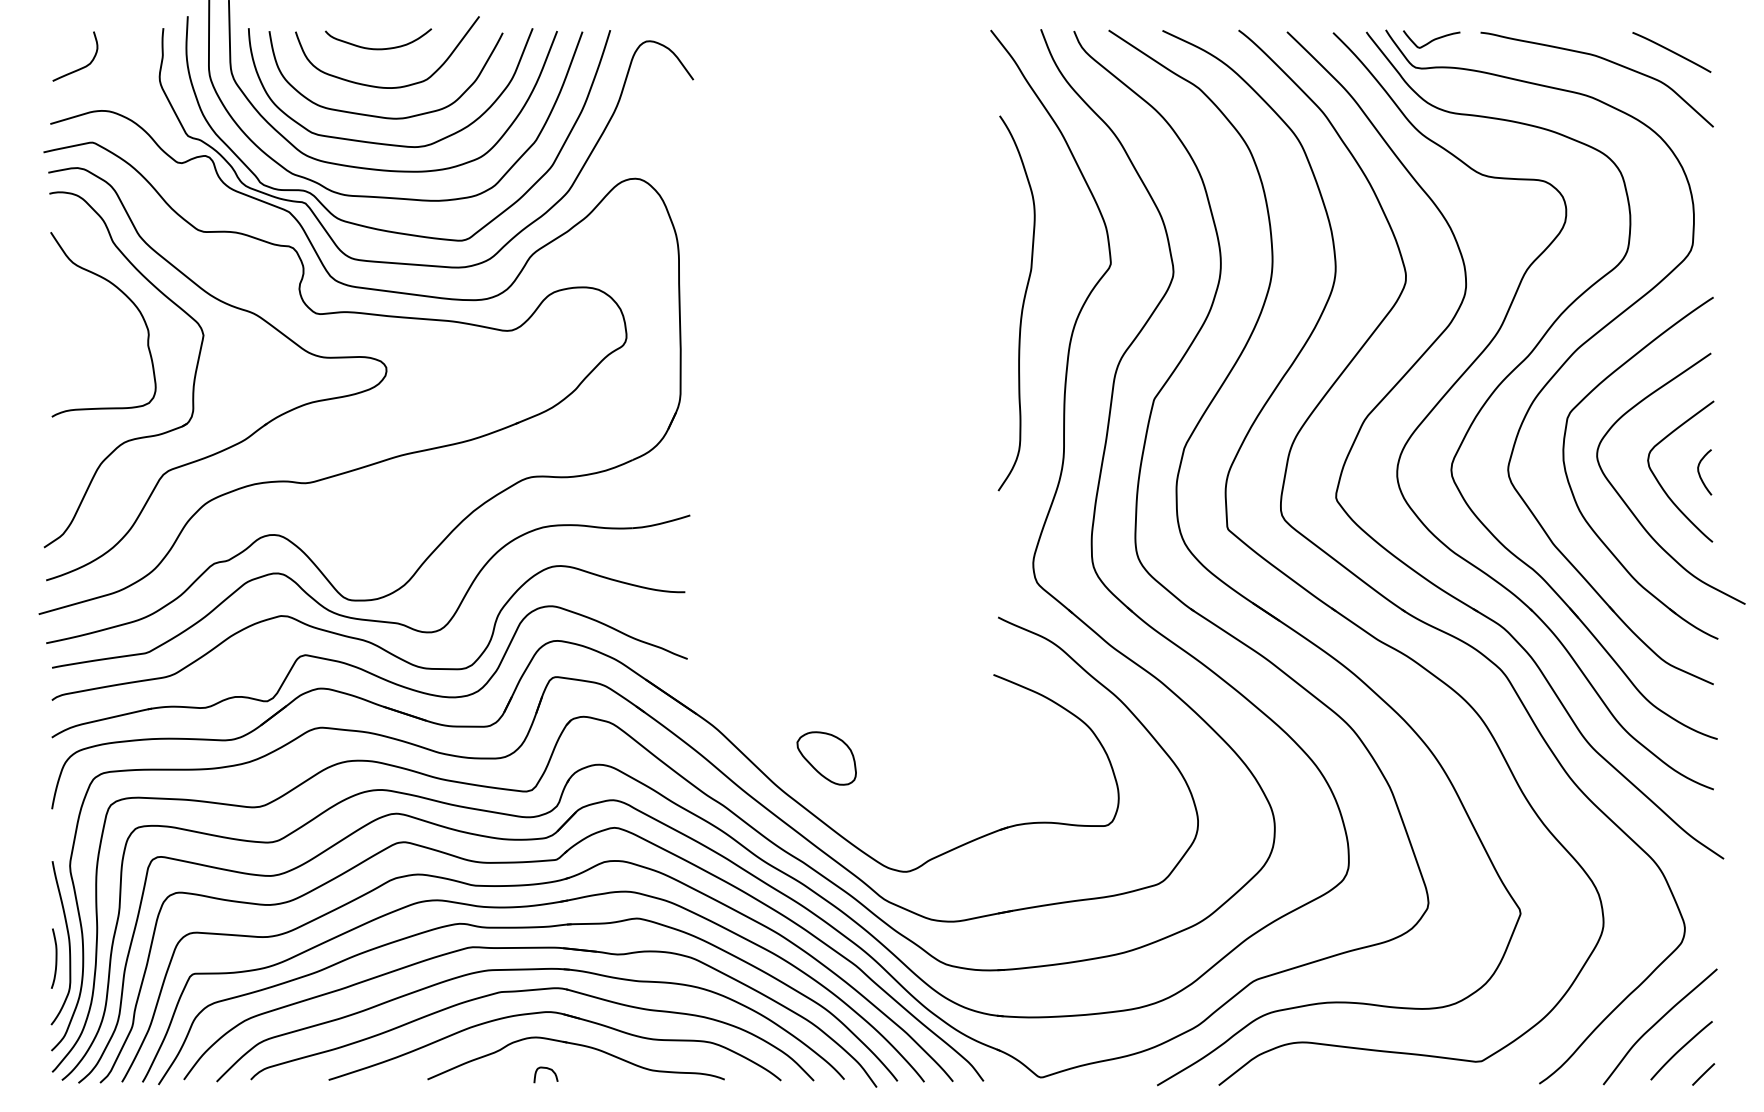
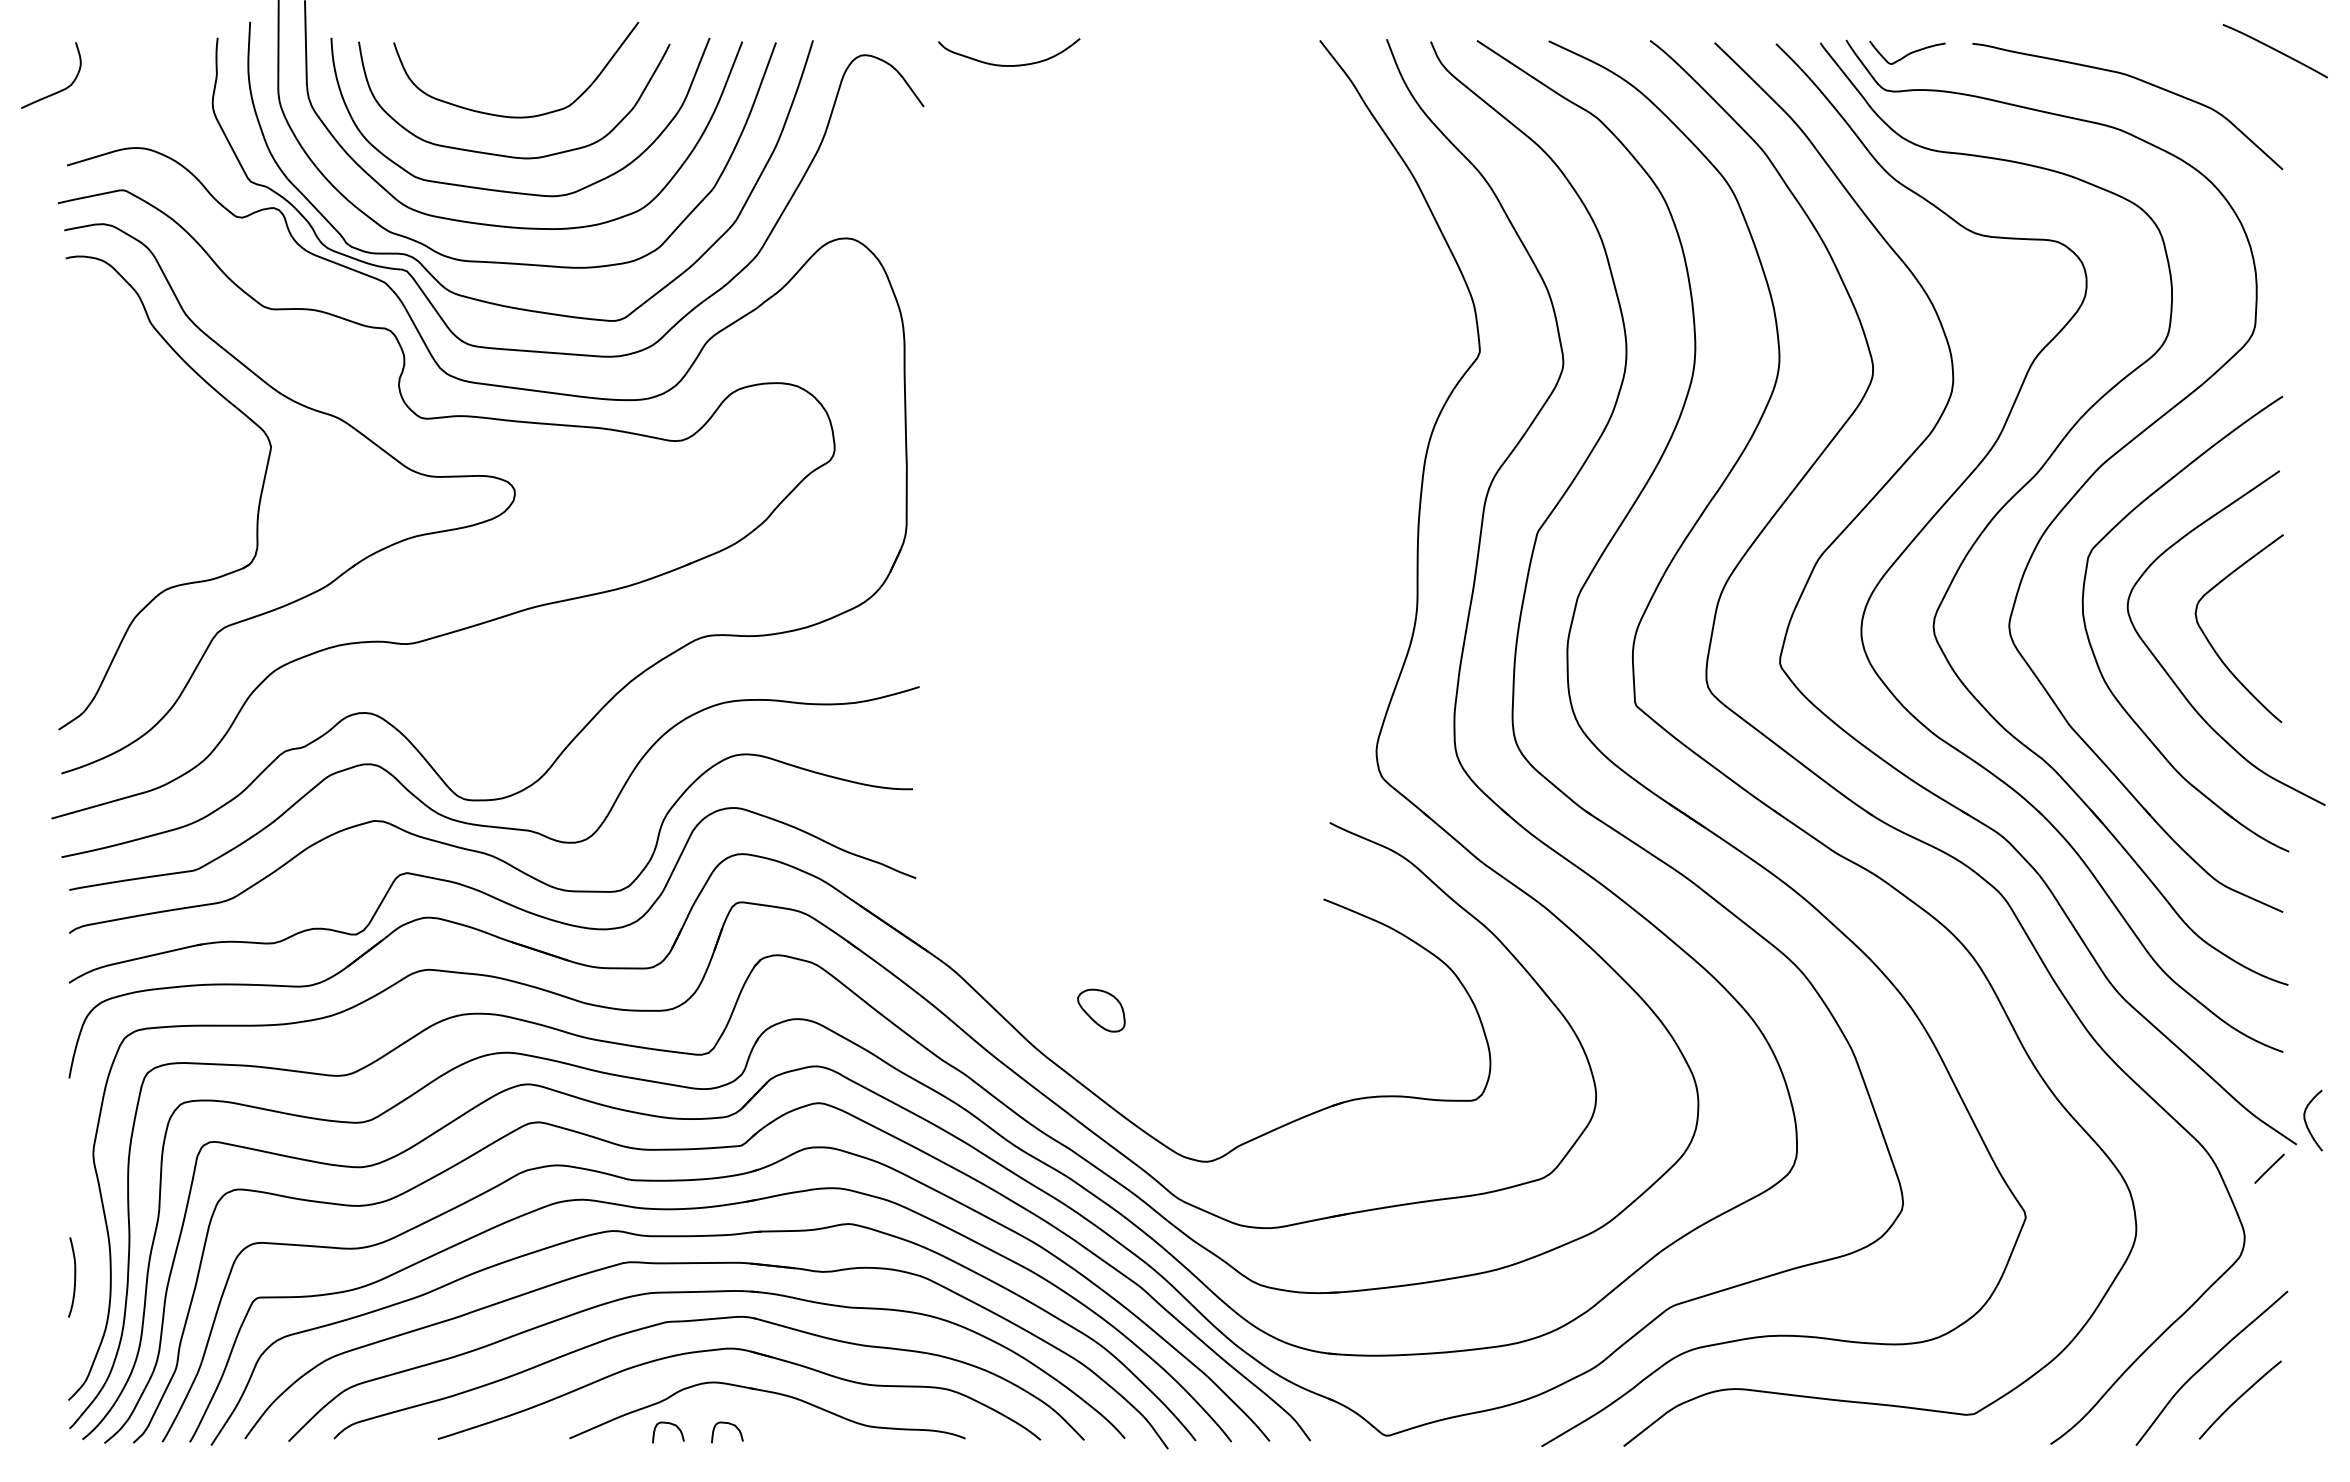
curve: (378, 48) -> (1009, 65), moved
curve: (1671, 51) -> (2274, 50), moved
curve: (81, 67) -> (59, 90), moved
curve: (131, 301) -> (174, 402), removed
curve: (1022, 303) -> (1362, 404), removed
curve: (1699, 473) -> (2306, 1121), moved
part: (826, 758) -> (1101, 1010), size x0.6
curve: (68, 942) -> (91, 1256), removed
curve: (502, 1069) -> (669, 1424), added
line: (1703, 1074) -> (2269, 1168), moved

